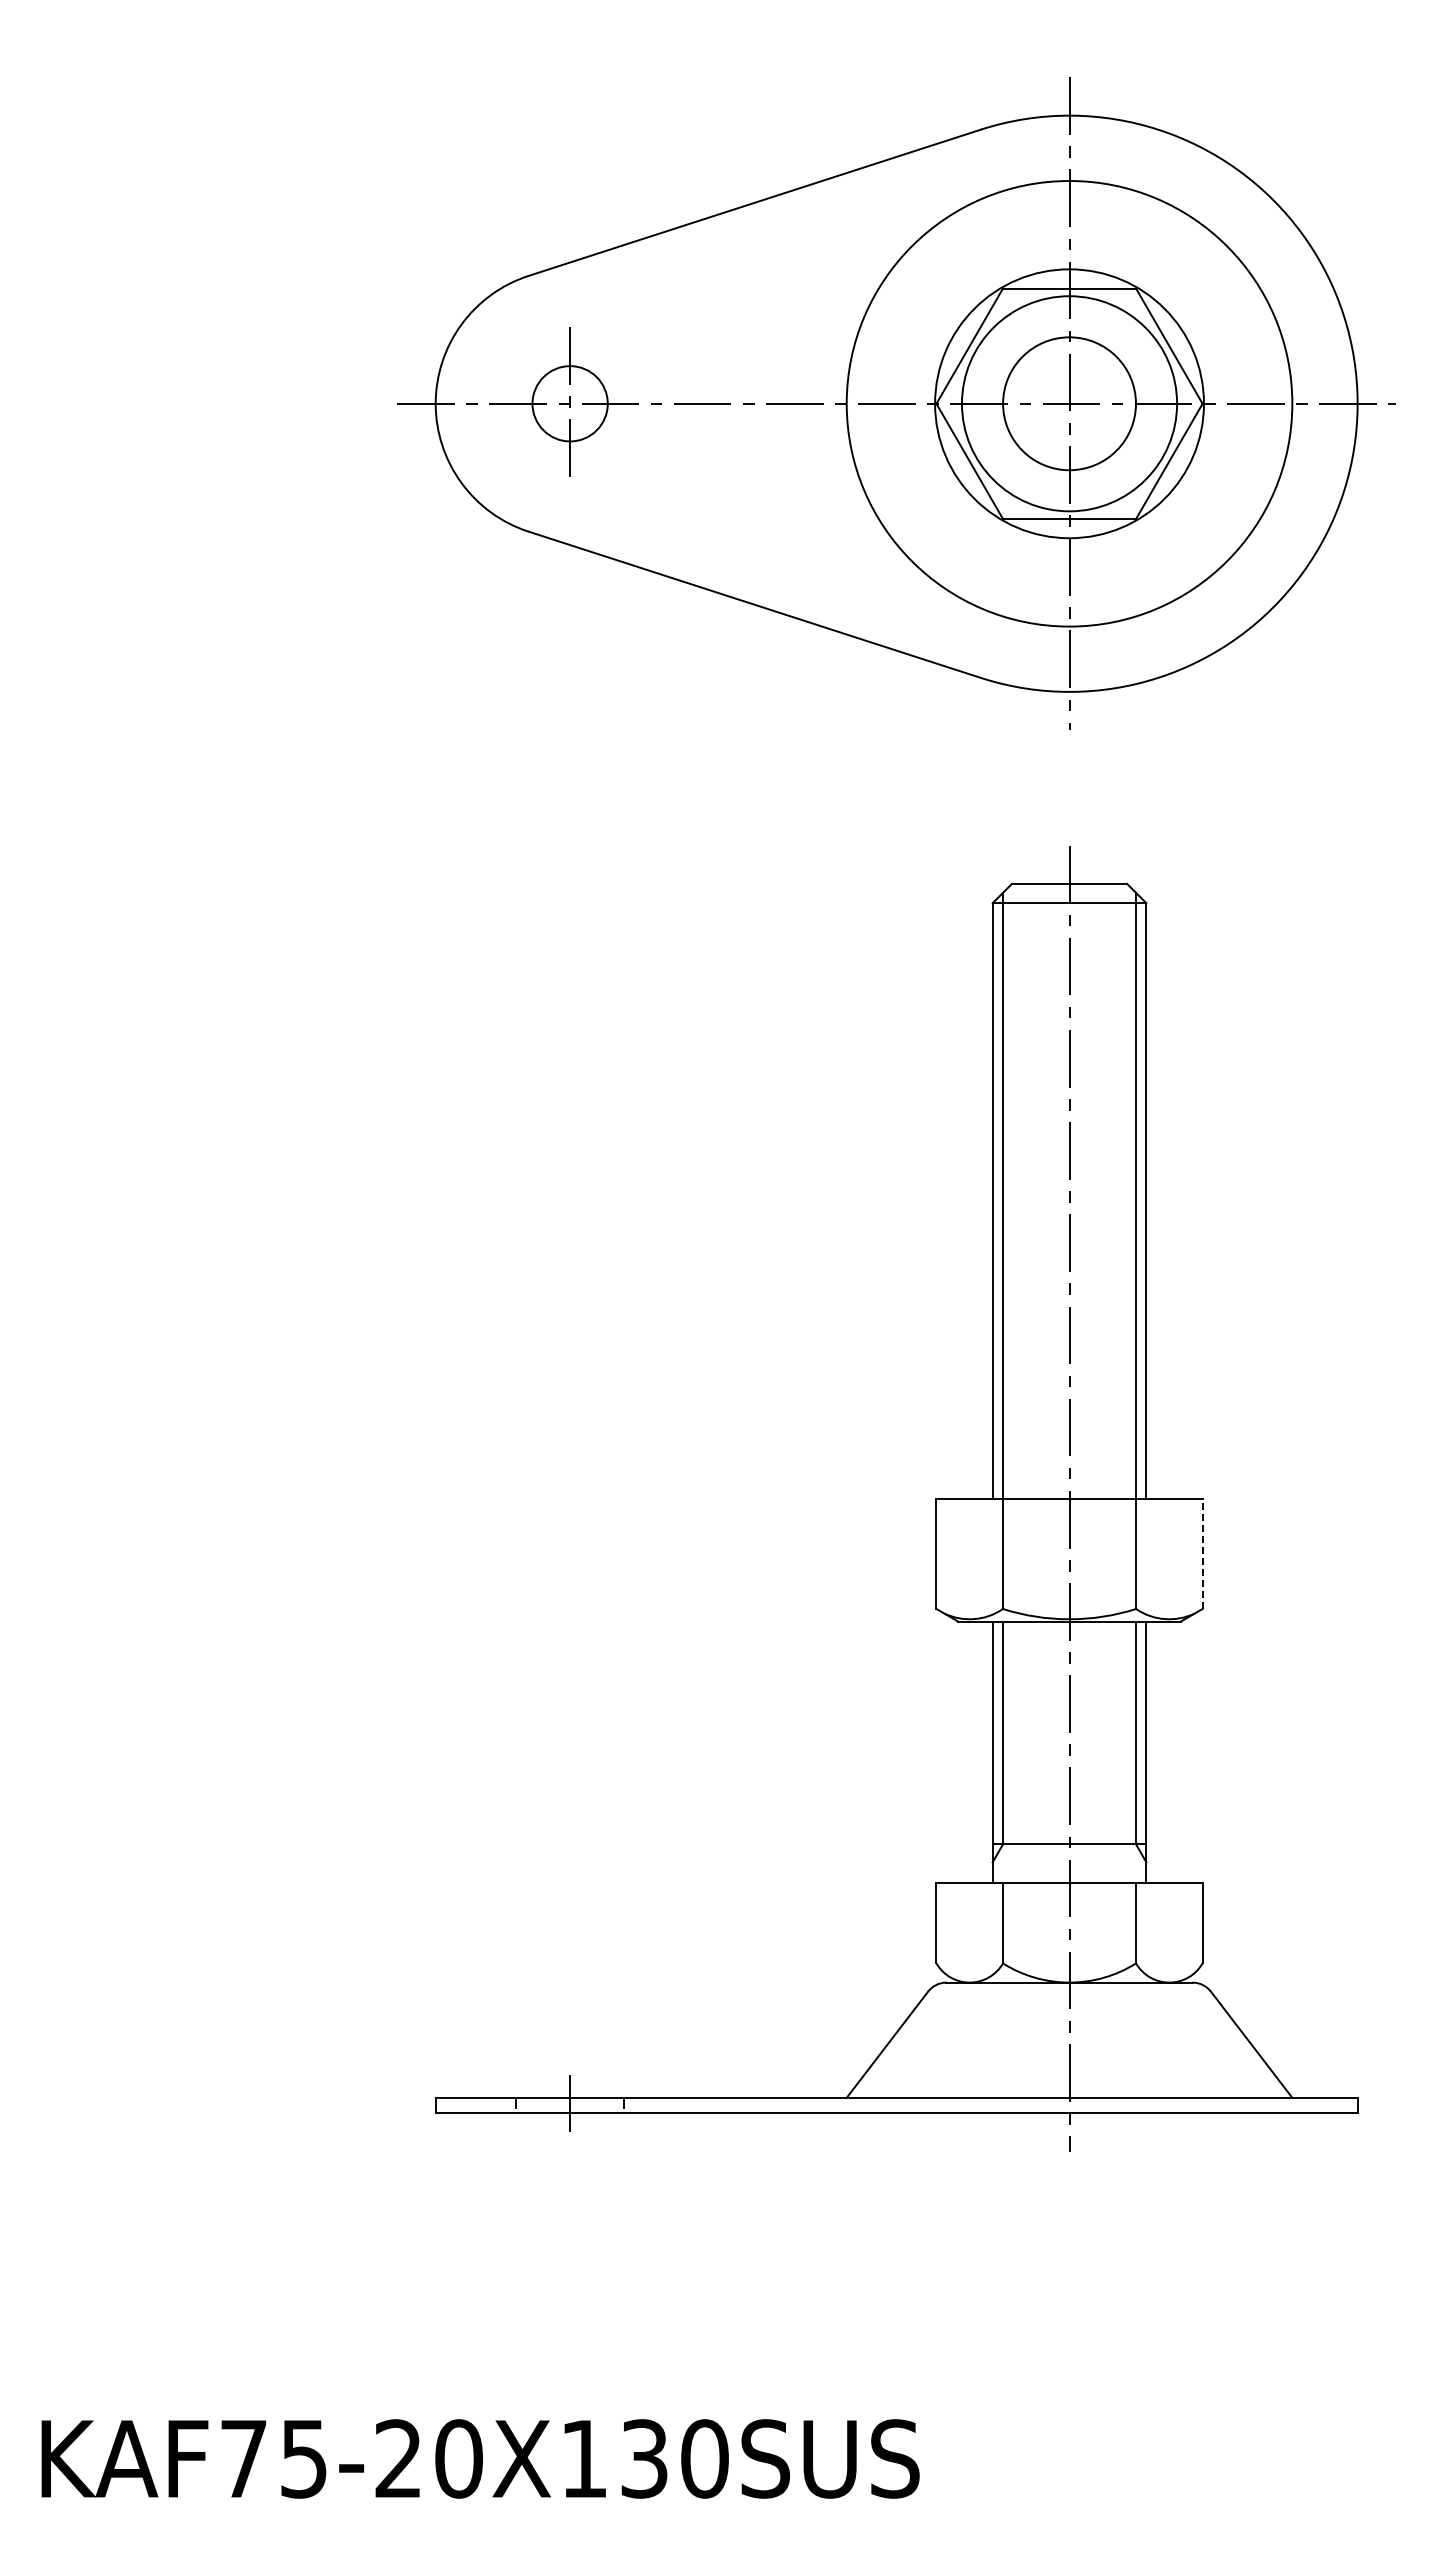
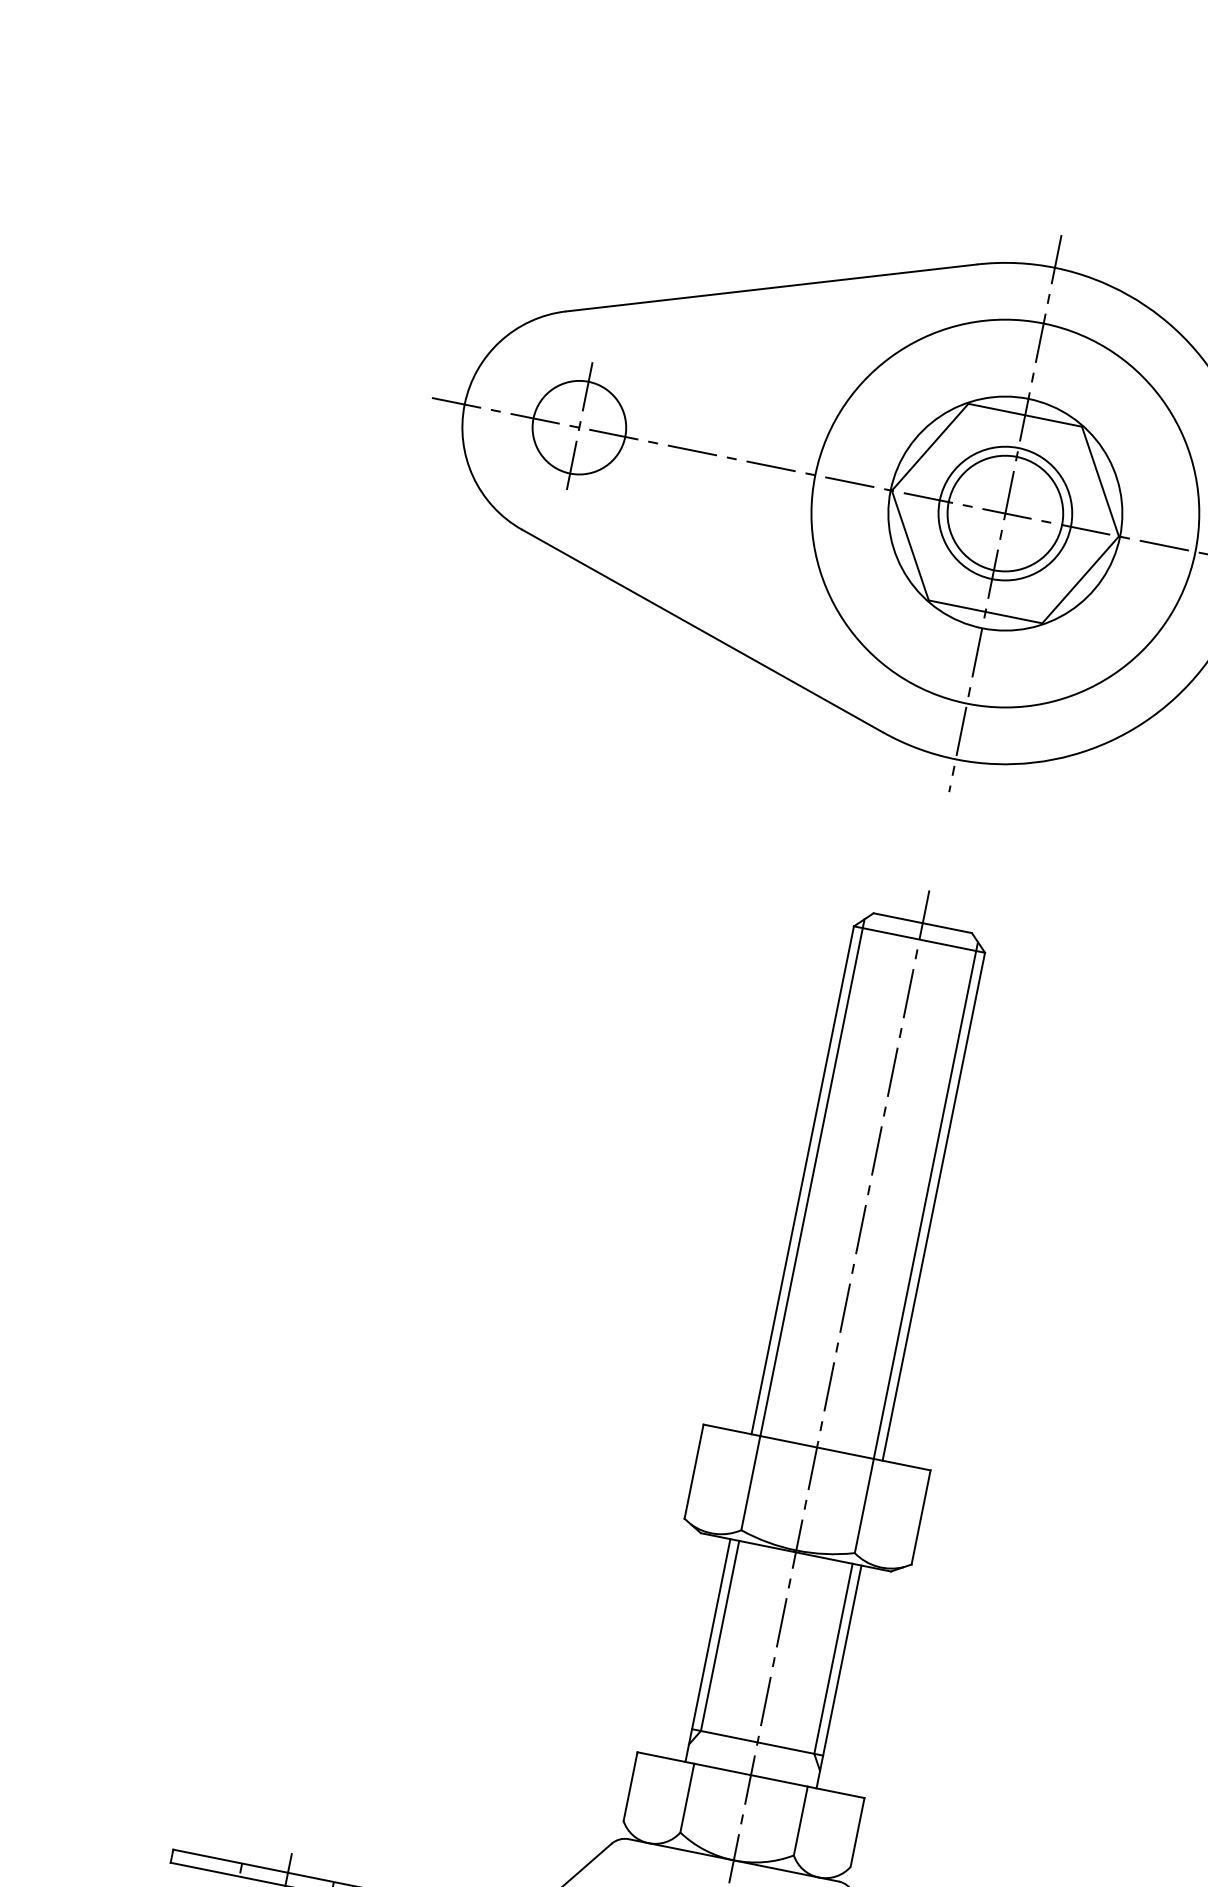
circle: (569, 403) -> (578, 427), size x1.43
circle: (1069, 403) -> (1005, 513), size x0.71
line: (1202, 1553) -> (921, 1517), dashed -> solid

